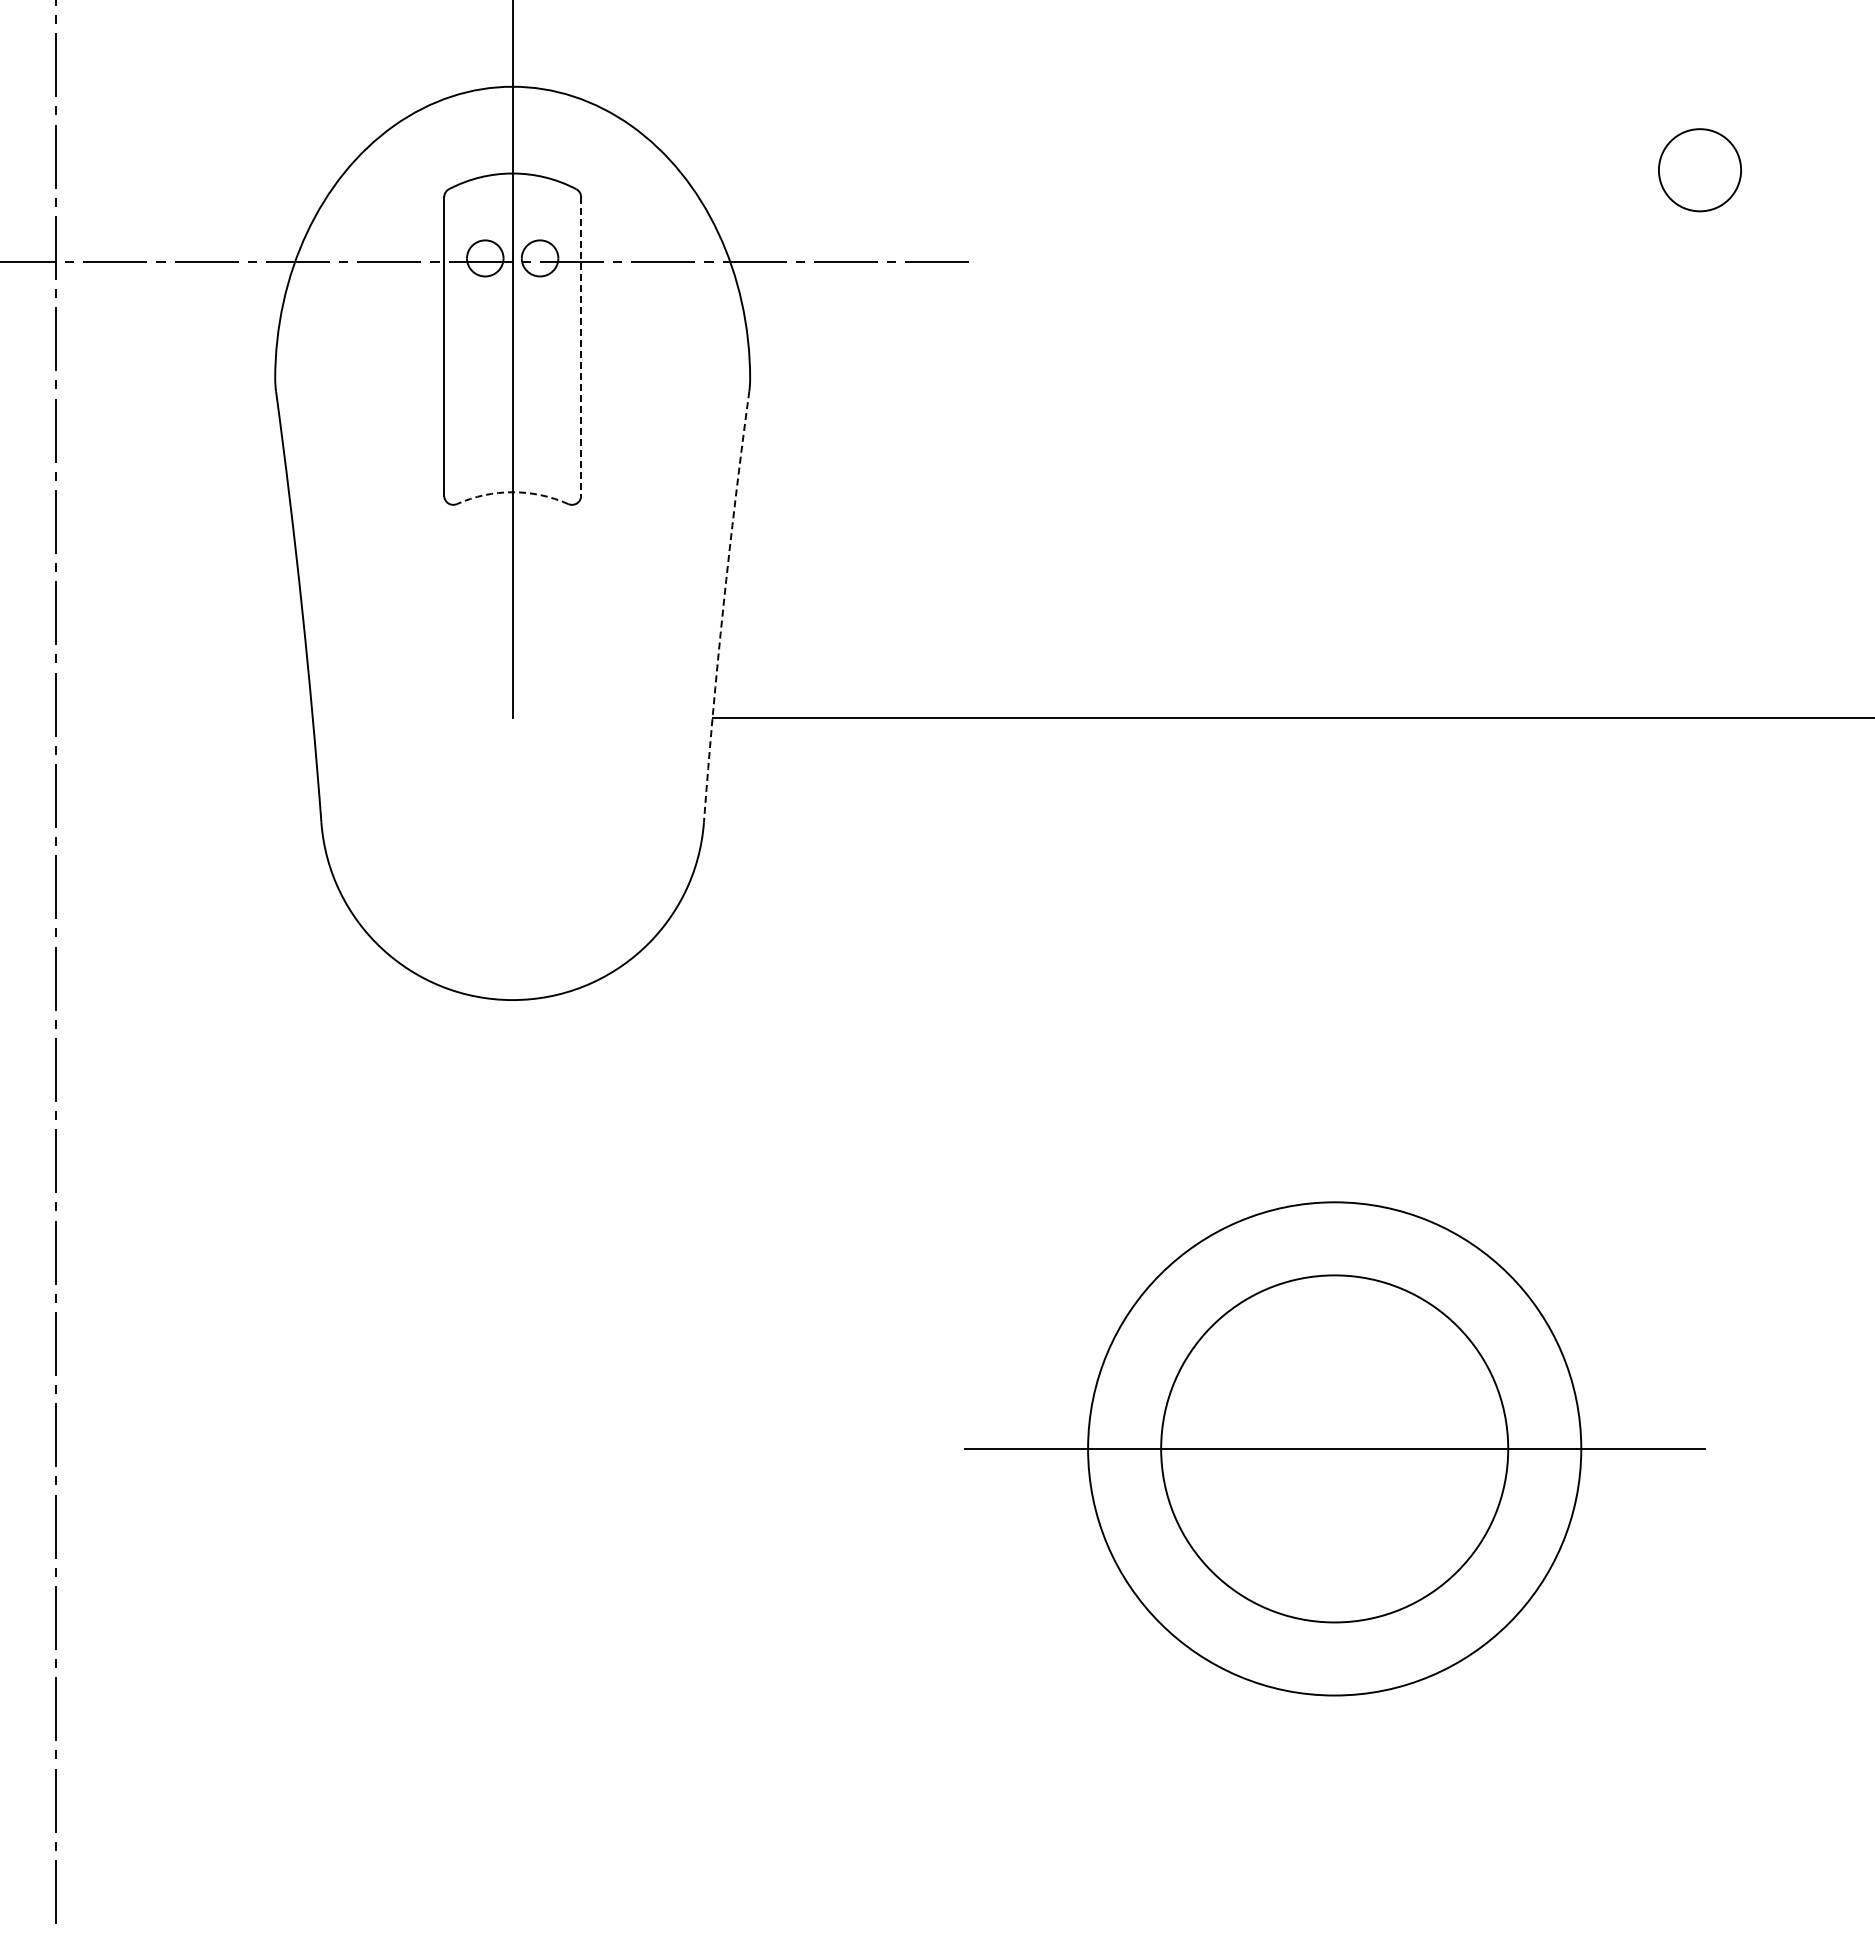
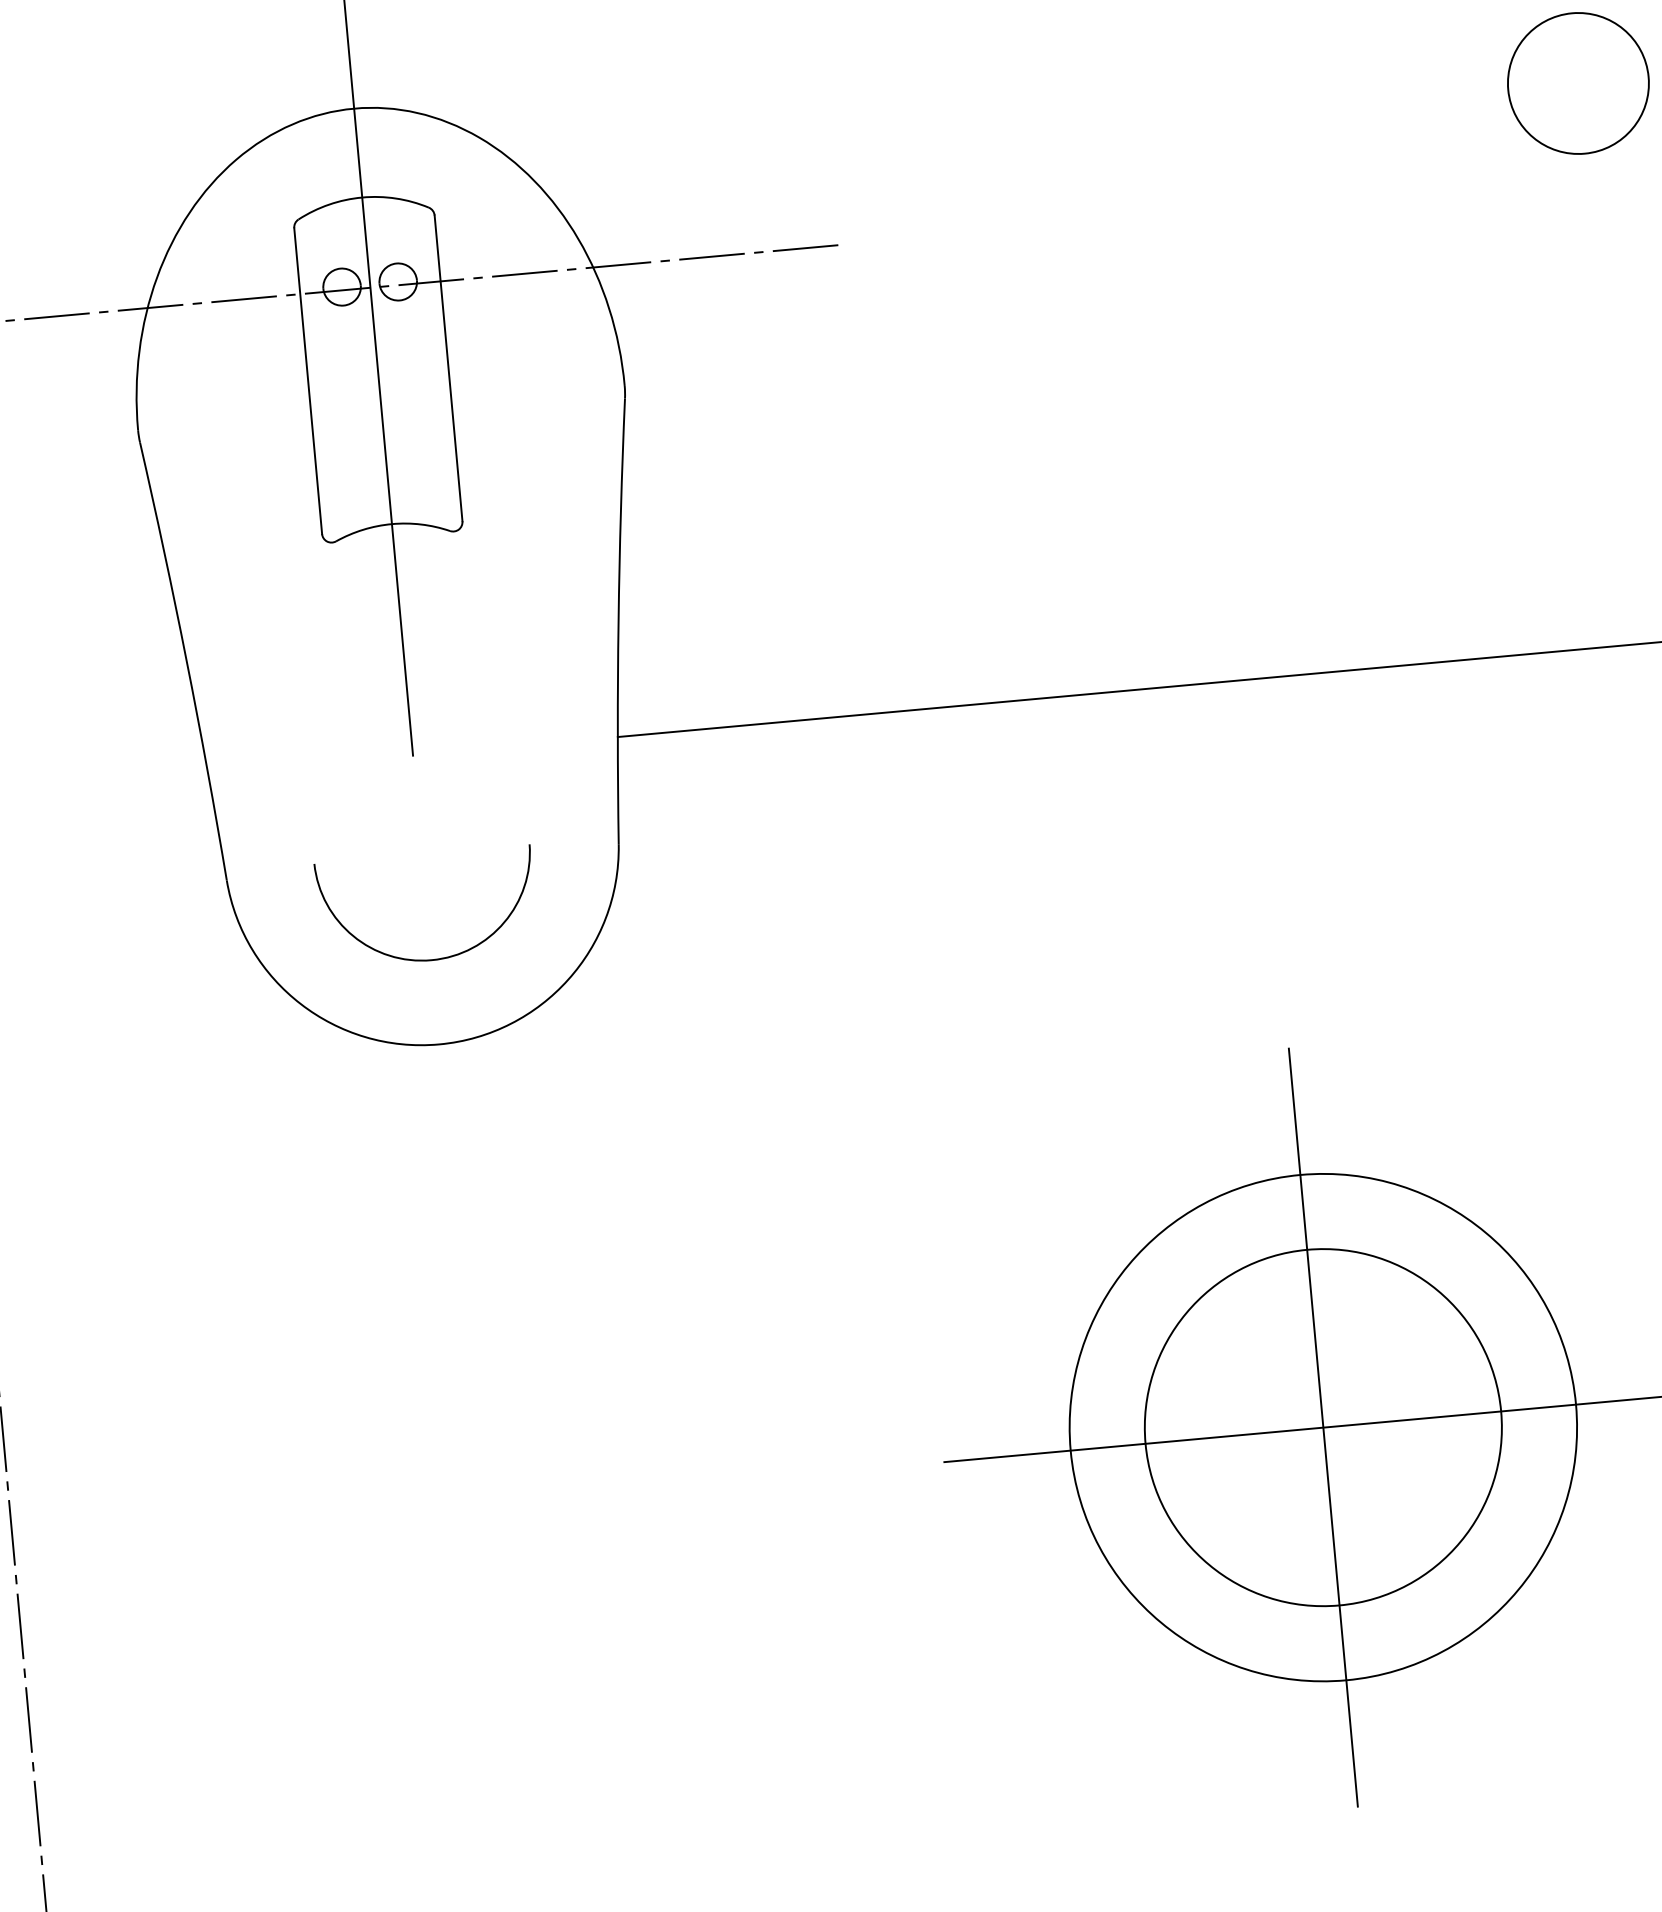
circle: (1699, 169) -> (1577, 82), size x1.67
line: (581, 347) -> (448, 369), dashed -> solid
arc: (512, 492) -> (391, 524), dashed -> solid
arc: (723, 606) -> (618, 621), dashed -> solid
arc: (509, 916) -> (428, 959), added
line: (1334, 1448) -> (1323, 1427), added

